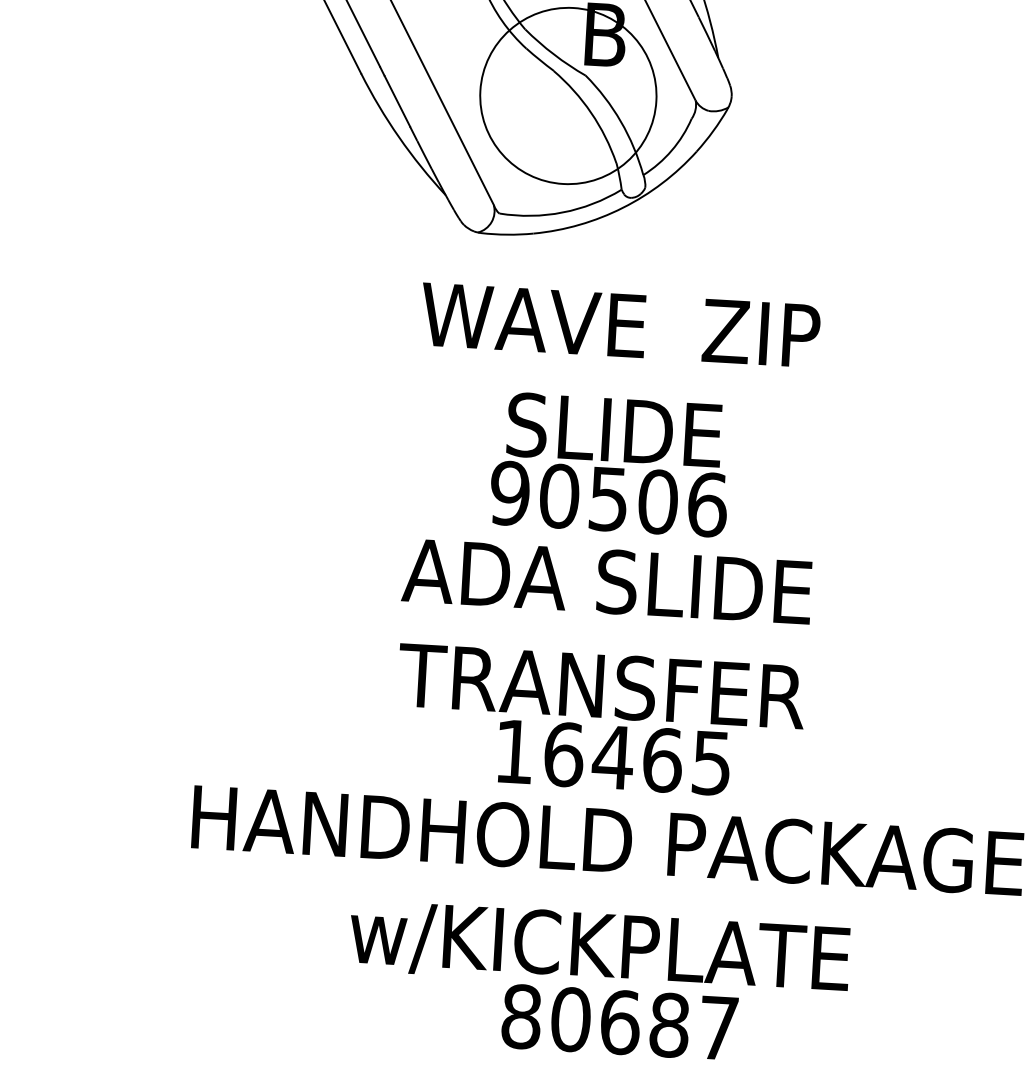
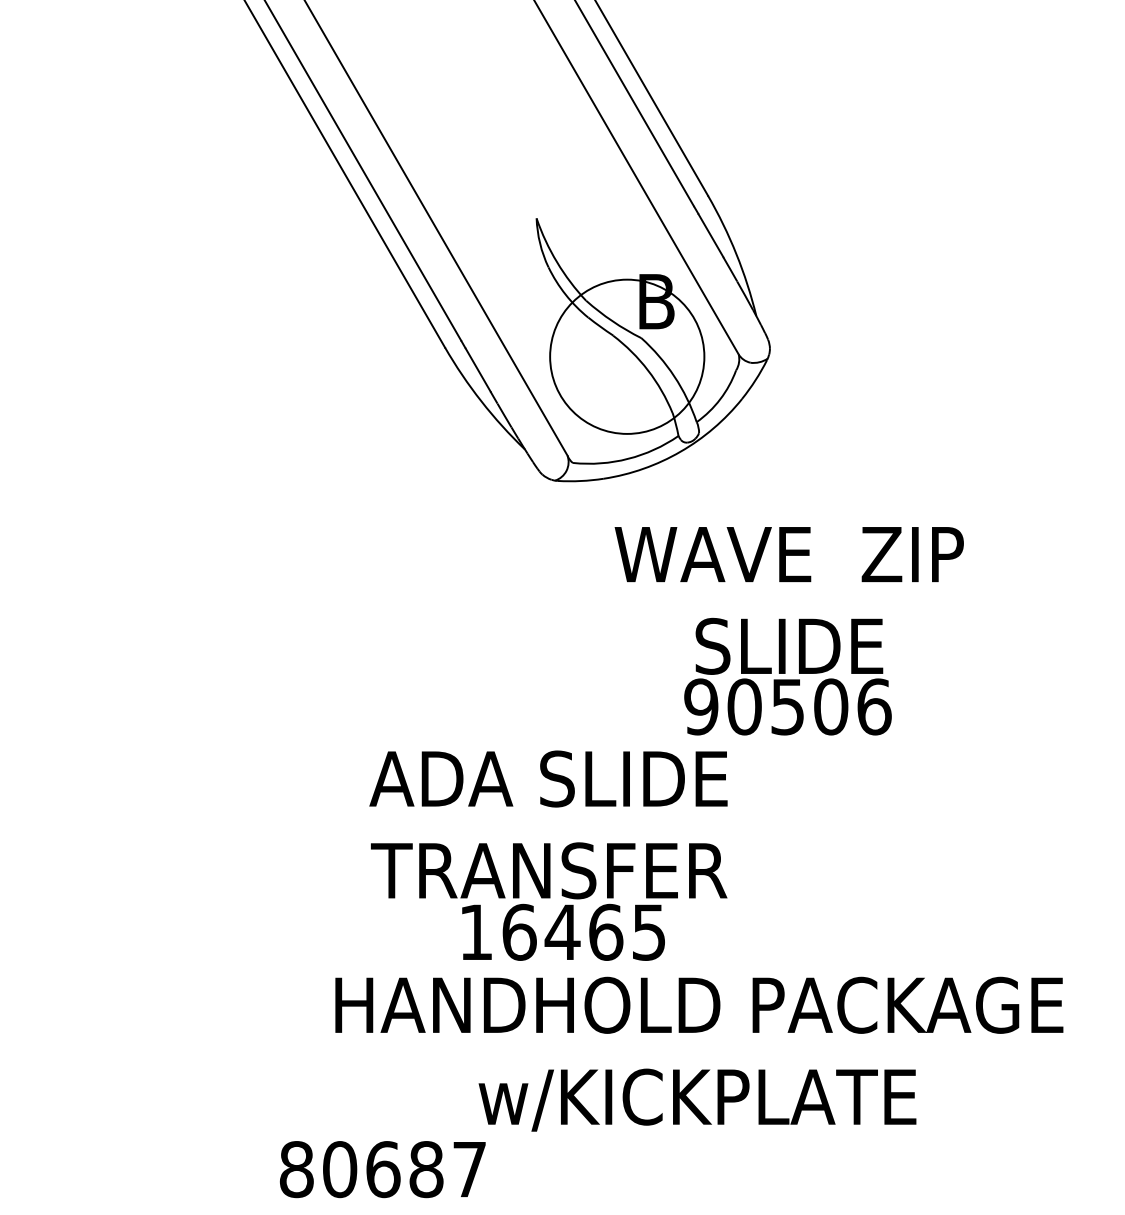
text: (614, 413) -> (788, 631), moved
text: (602, 668) -> (548, 855), moved
text: (619, 1022) -> (382, 1169), moved

